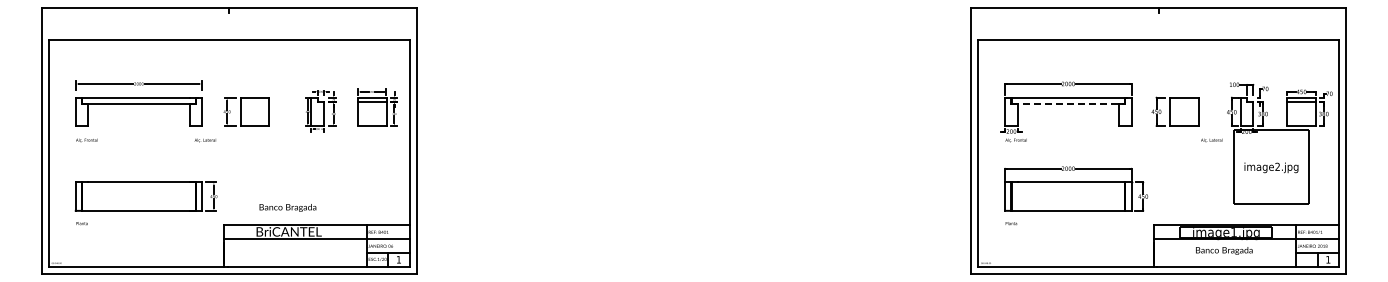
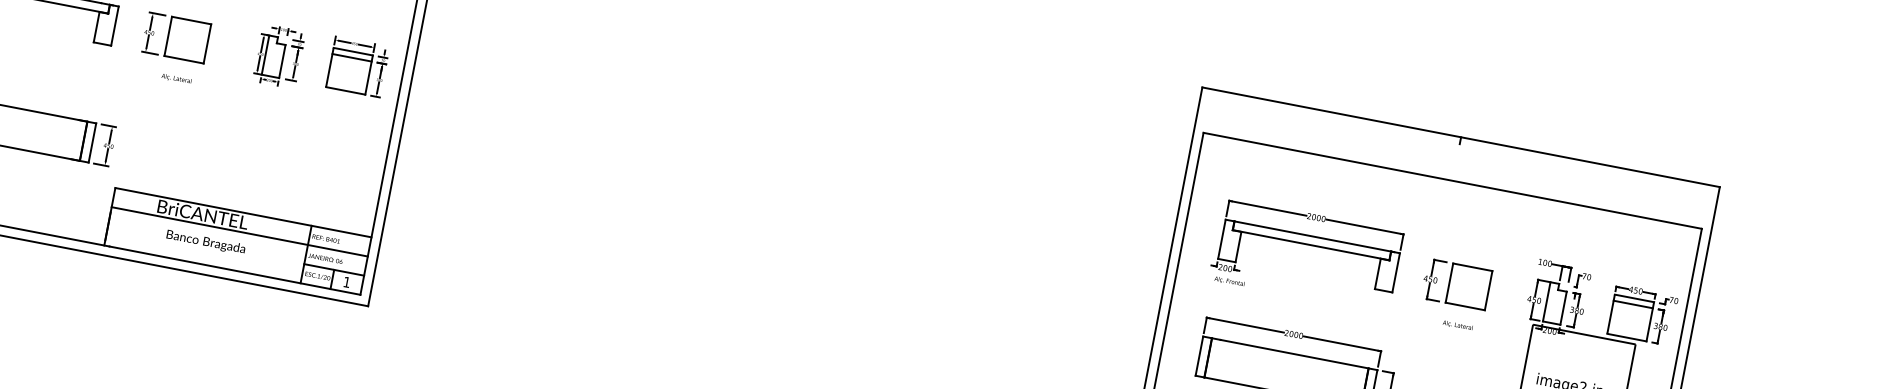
line: (1068, 103) -> (1311, 244), dashed -> solid
text: (205, 140) -> (176, 78), moved
text: (1211, 140) -> (1457, 325), moved
text: (287, 207) -> (205, 241), moved

